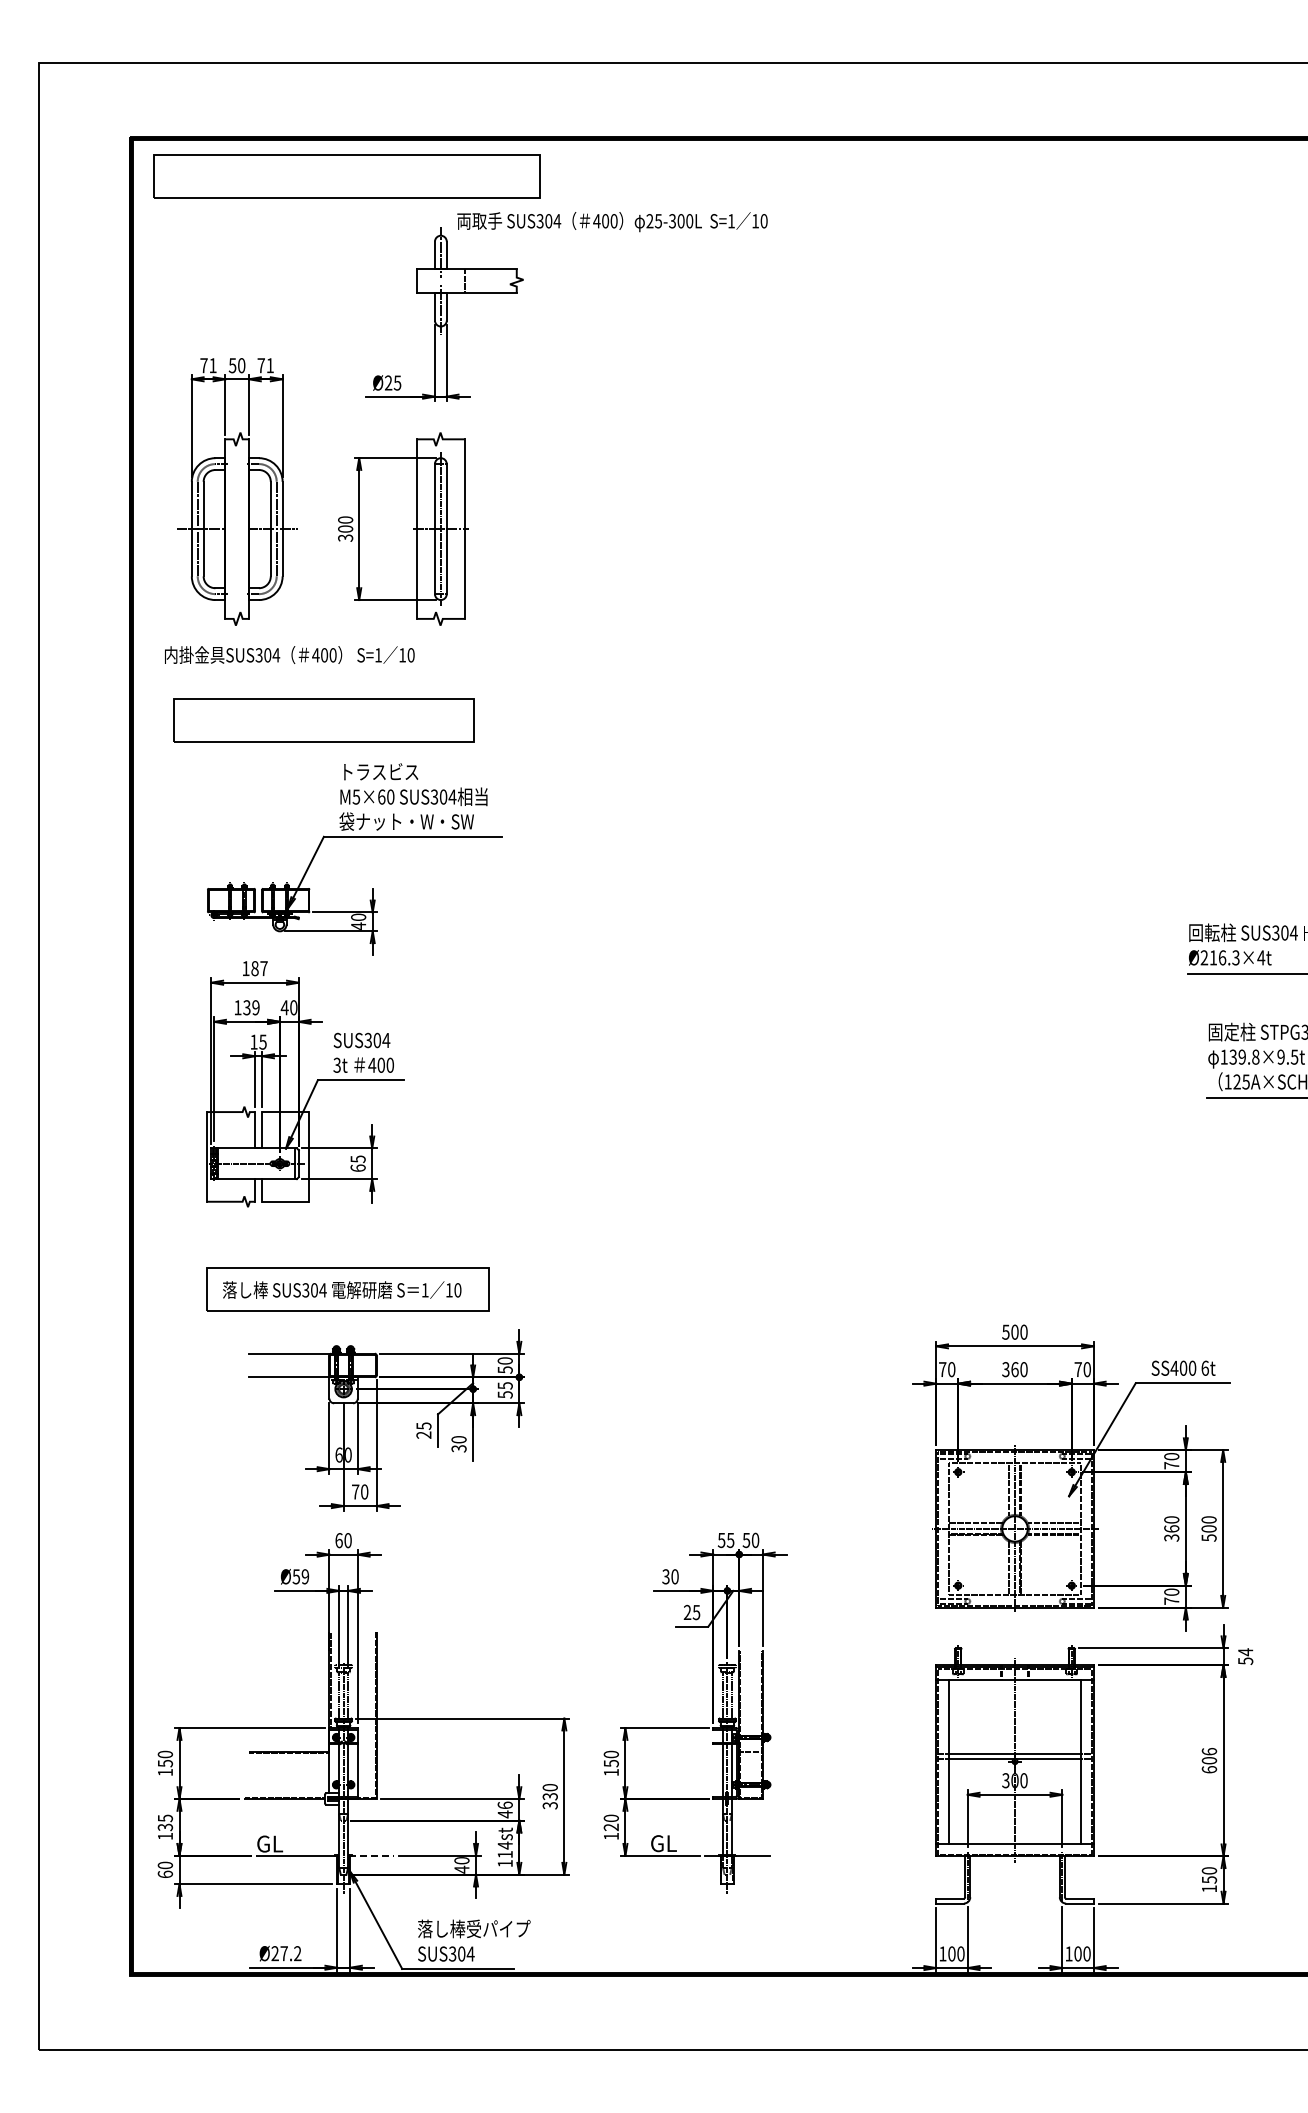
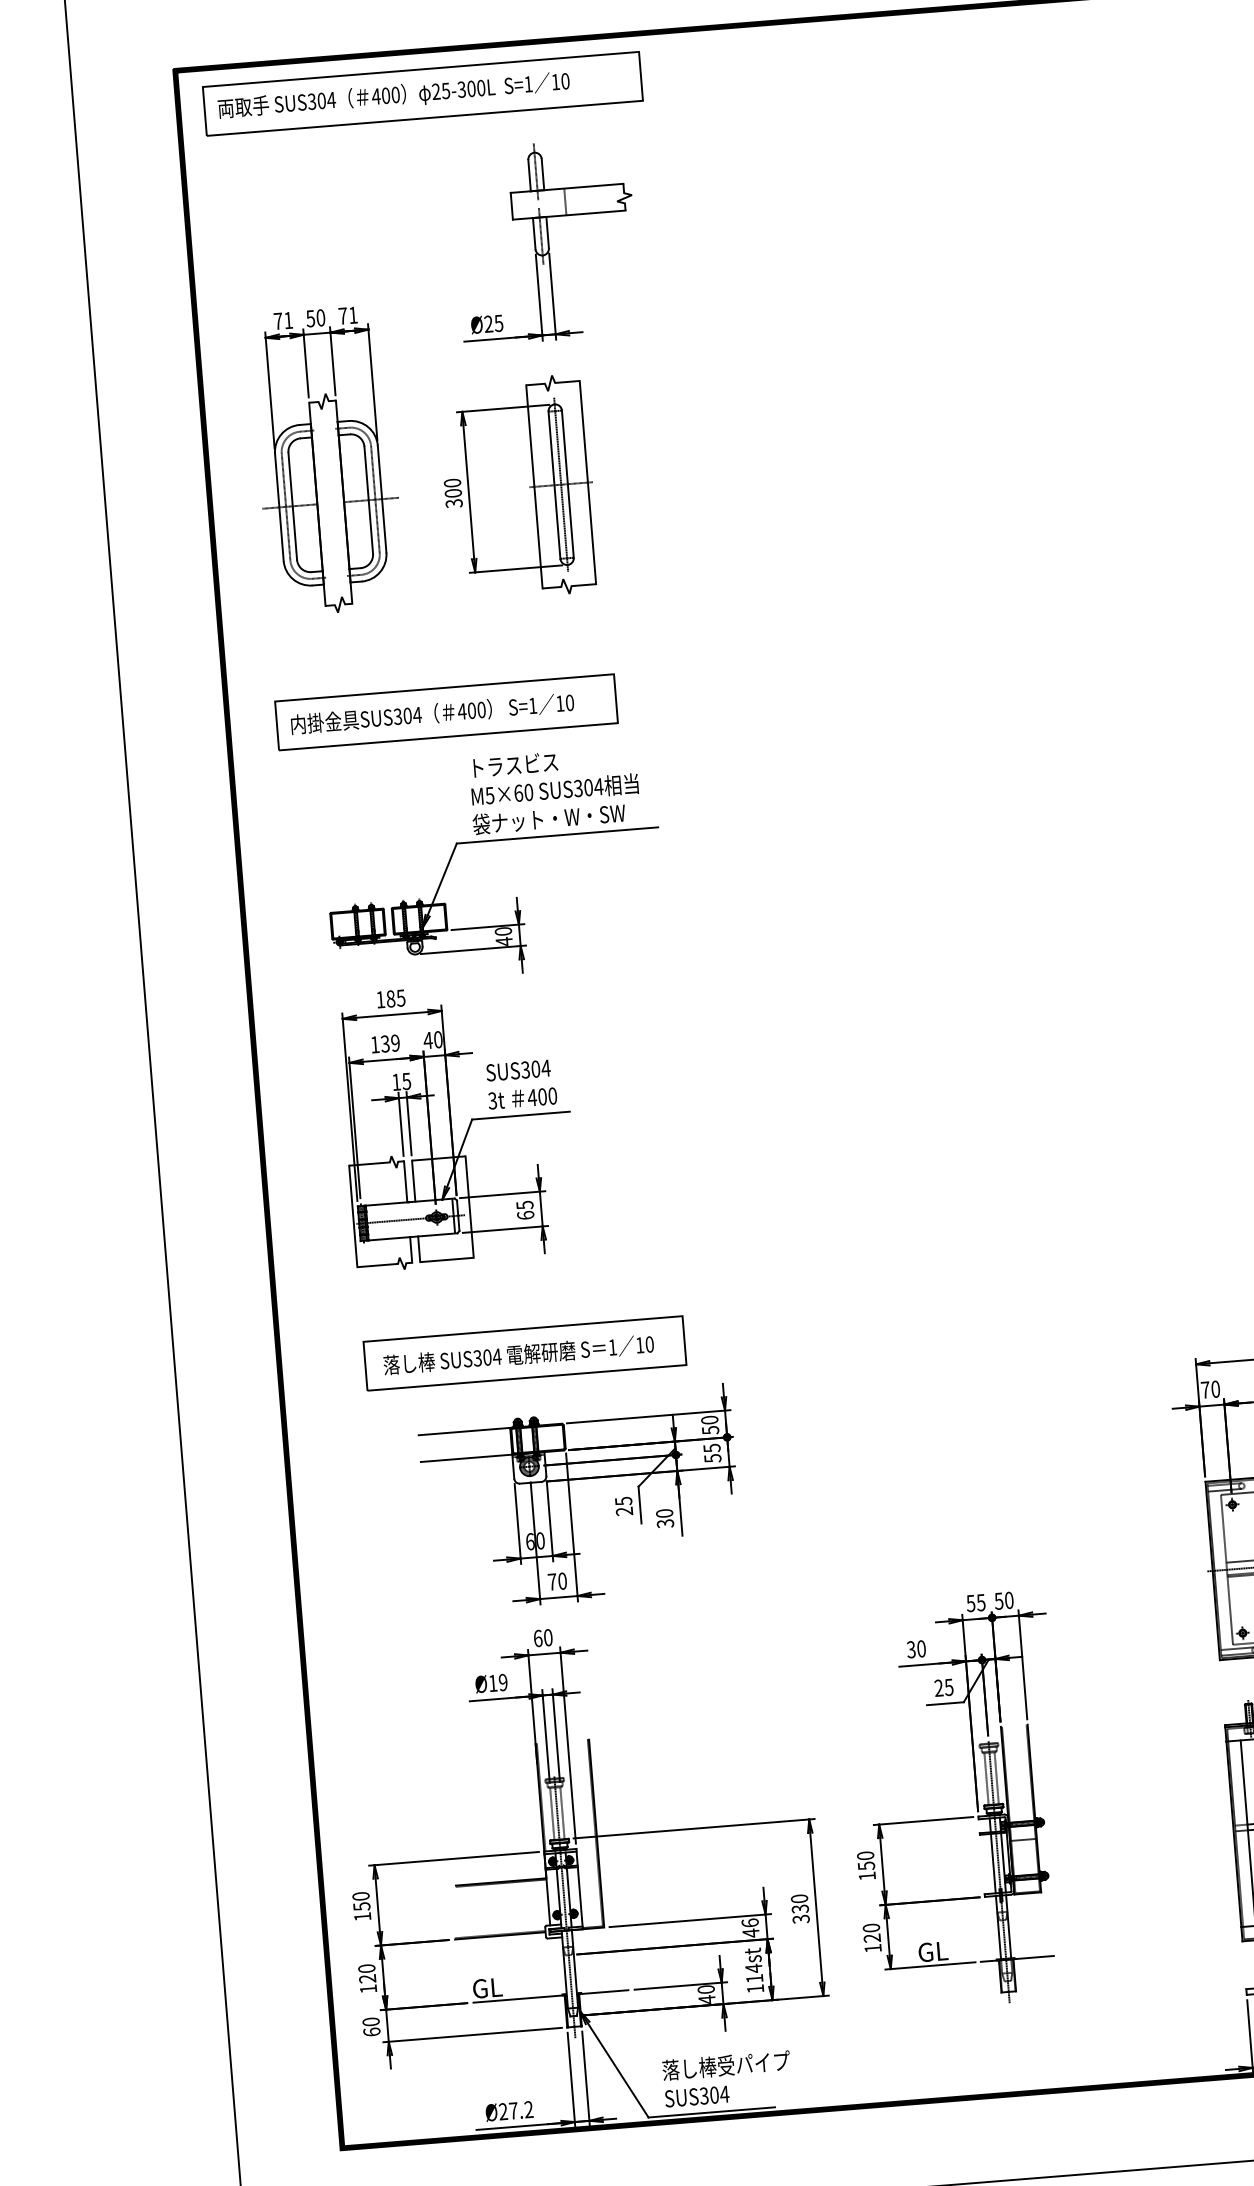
text: (612, 222) -> (393, 96), moved
text: (289, 654) -> (432, 713), moved
text: (263, 968) -> (400, 998), 187 -> 185
text: (296, 1576) -> (493, 1683), Ø59 -> Ø19
text: (165, 1822) -> (367, 1973), 135 -> 120
line: (372, 1855) -> (604, 1991), dashed -> solid

